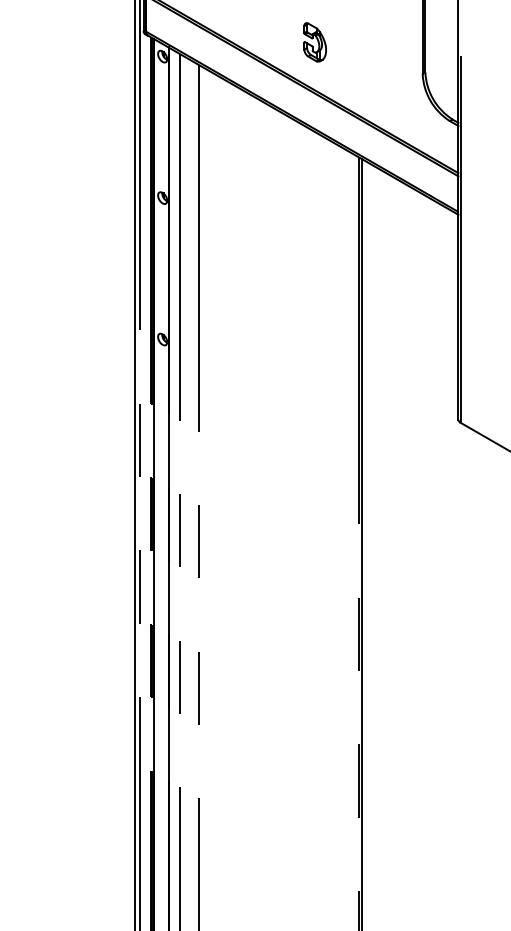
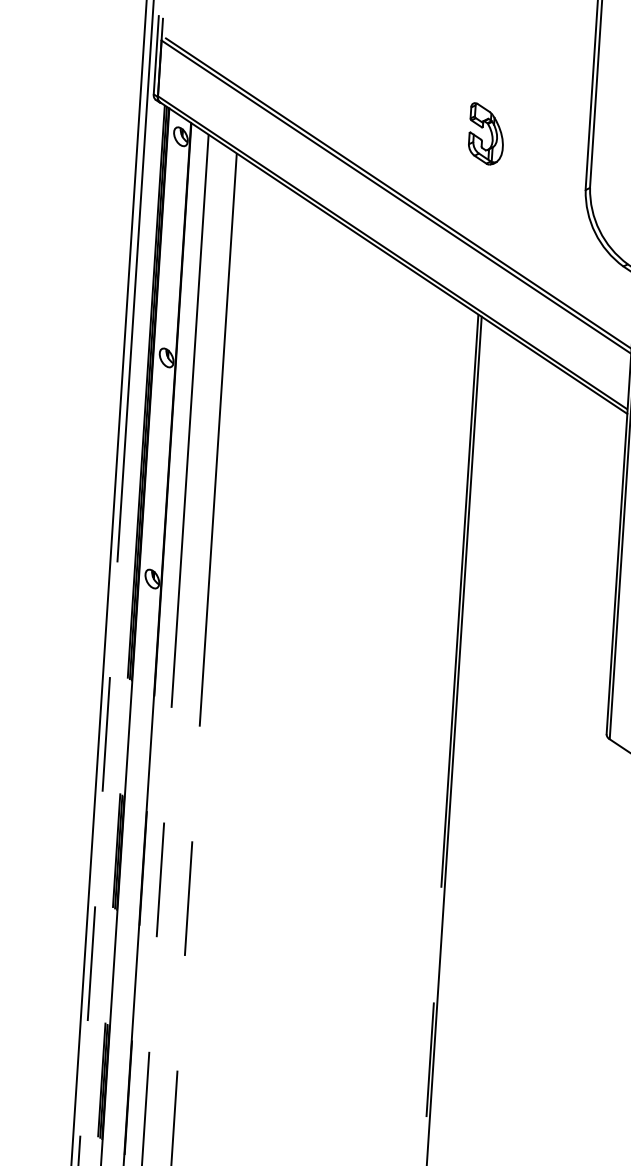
part: (314, 42) -> (485, 134), moved

